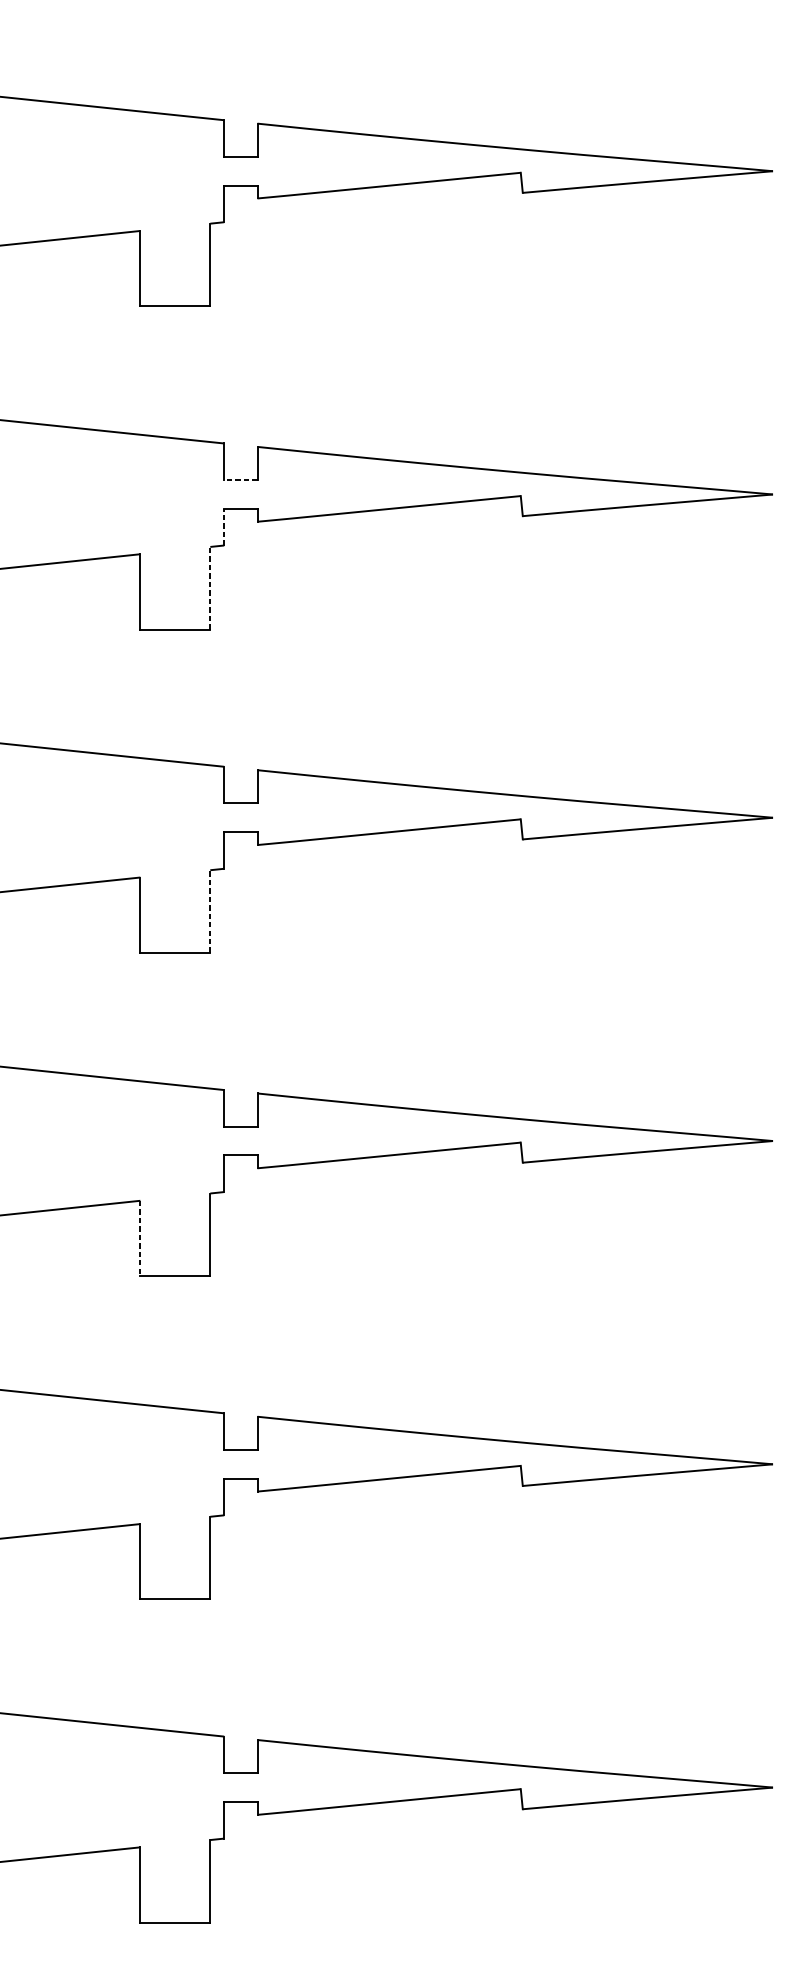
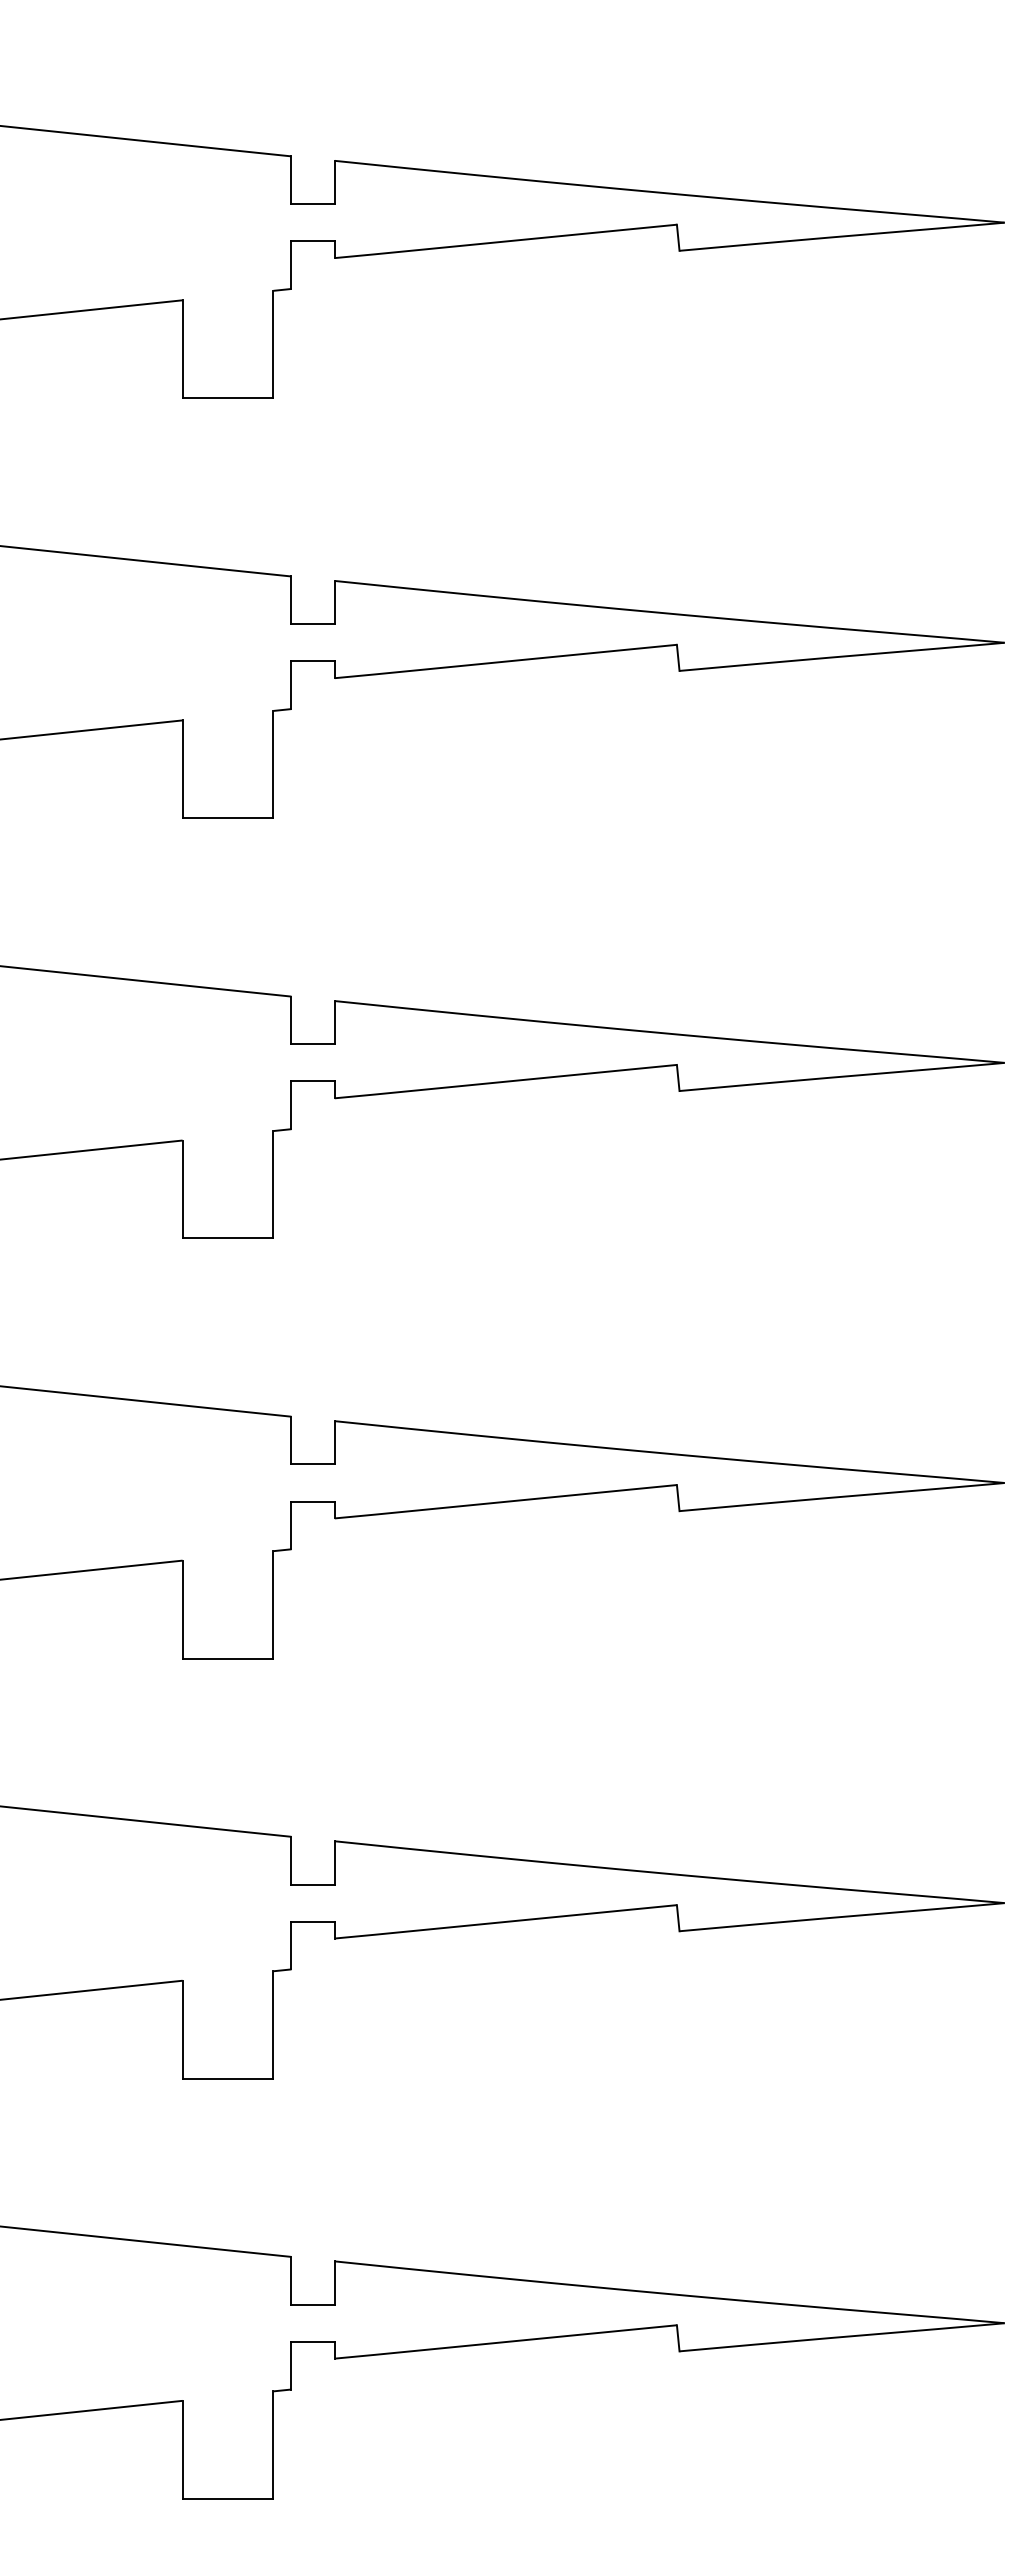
line: (241, 480) -> (313, 624), dashed -> solid
line: (224, 527) -> (291, 685), dashed -> solid
line: (210, 588) -> (273, 764), dashed -> solid
line: (210, 911) -> (273, 1184), dashed -> solid
line: (140, 1238) -> (182, 1609), dashed -> solid

